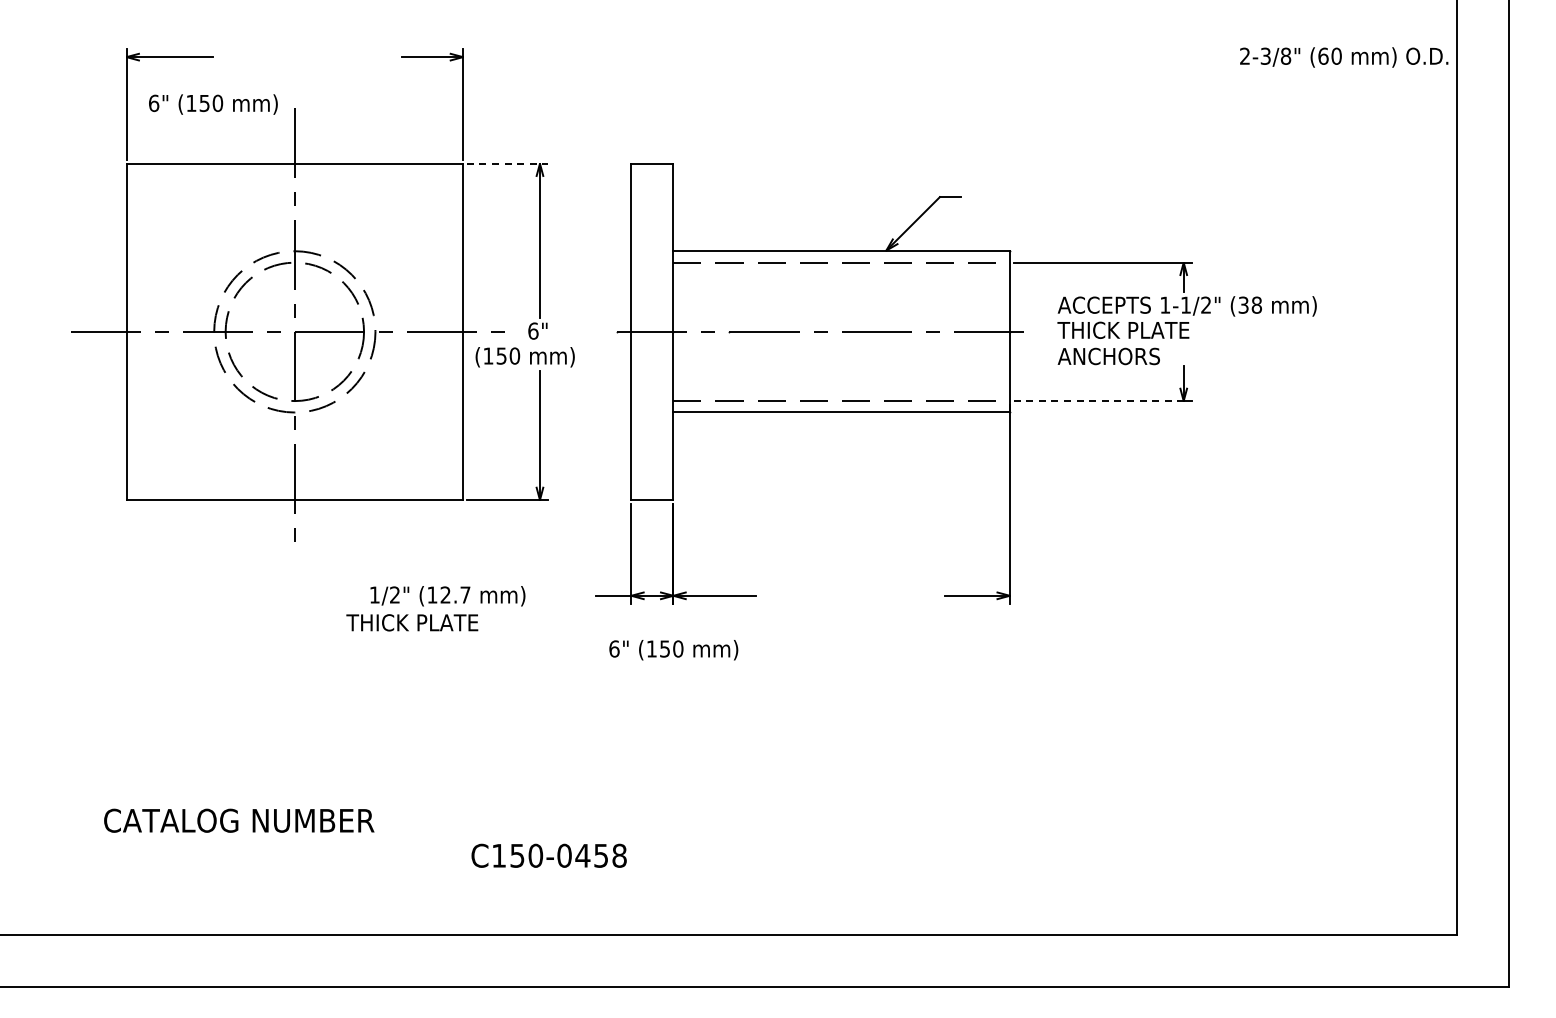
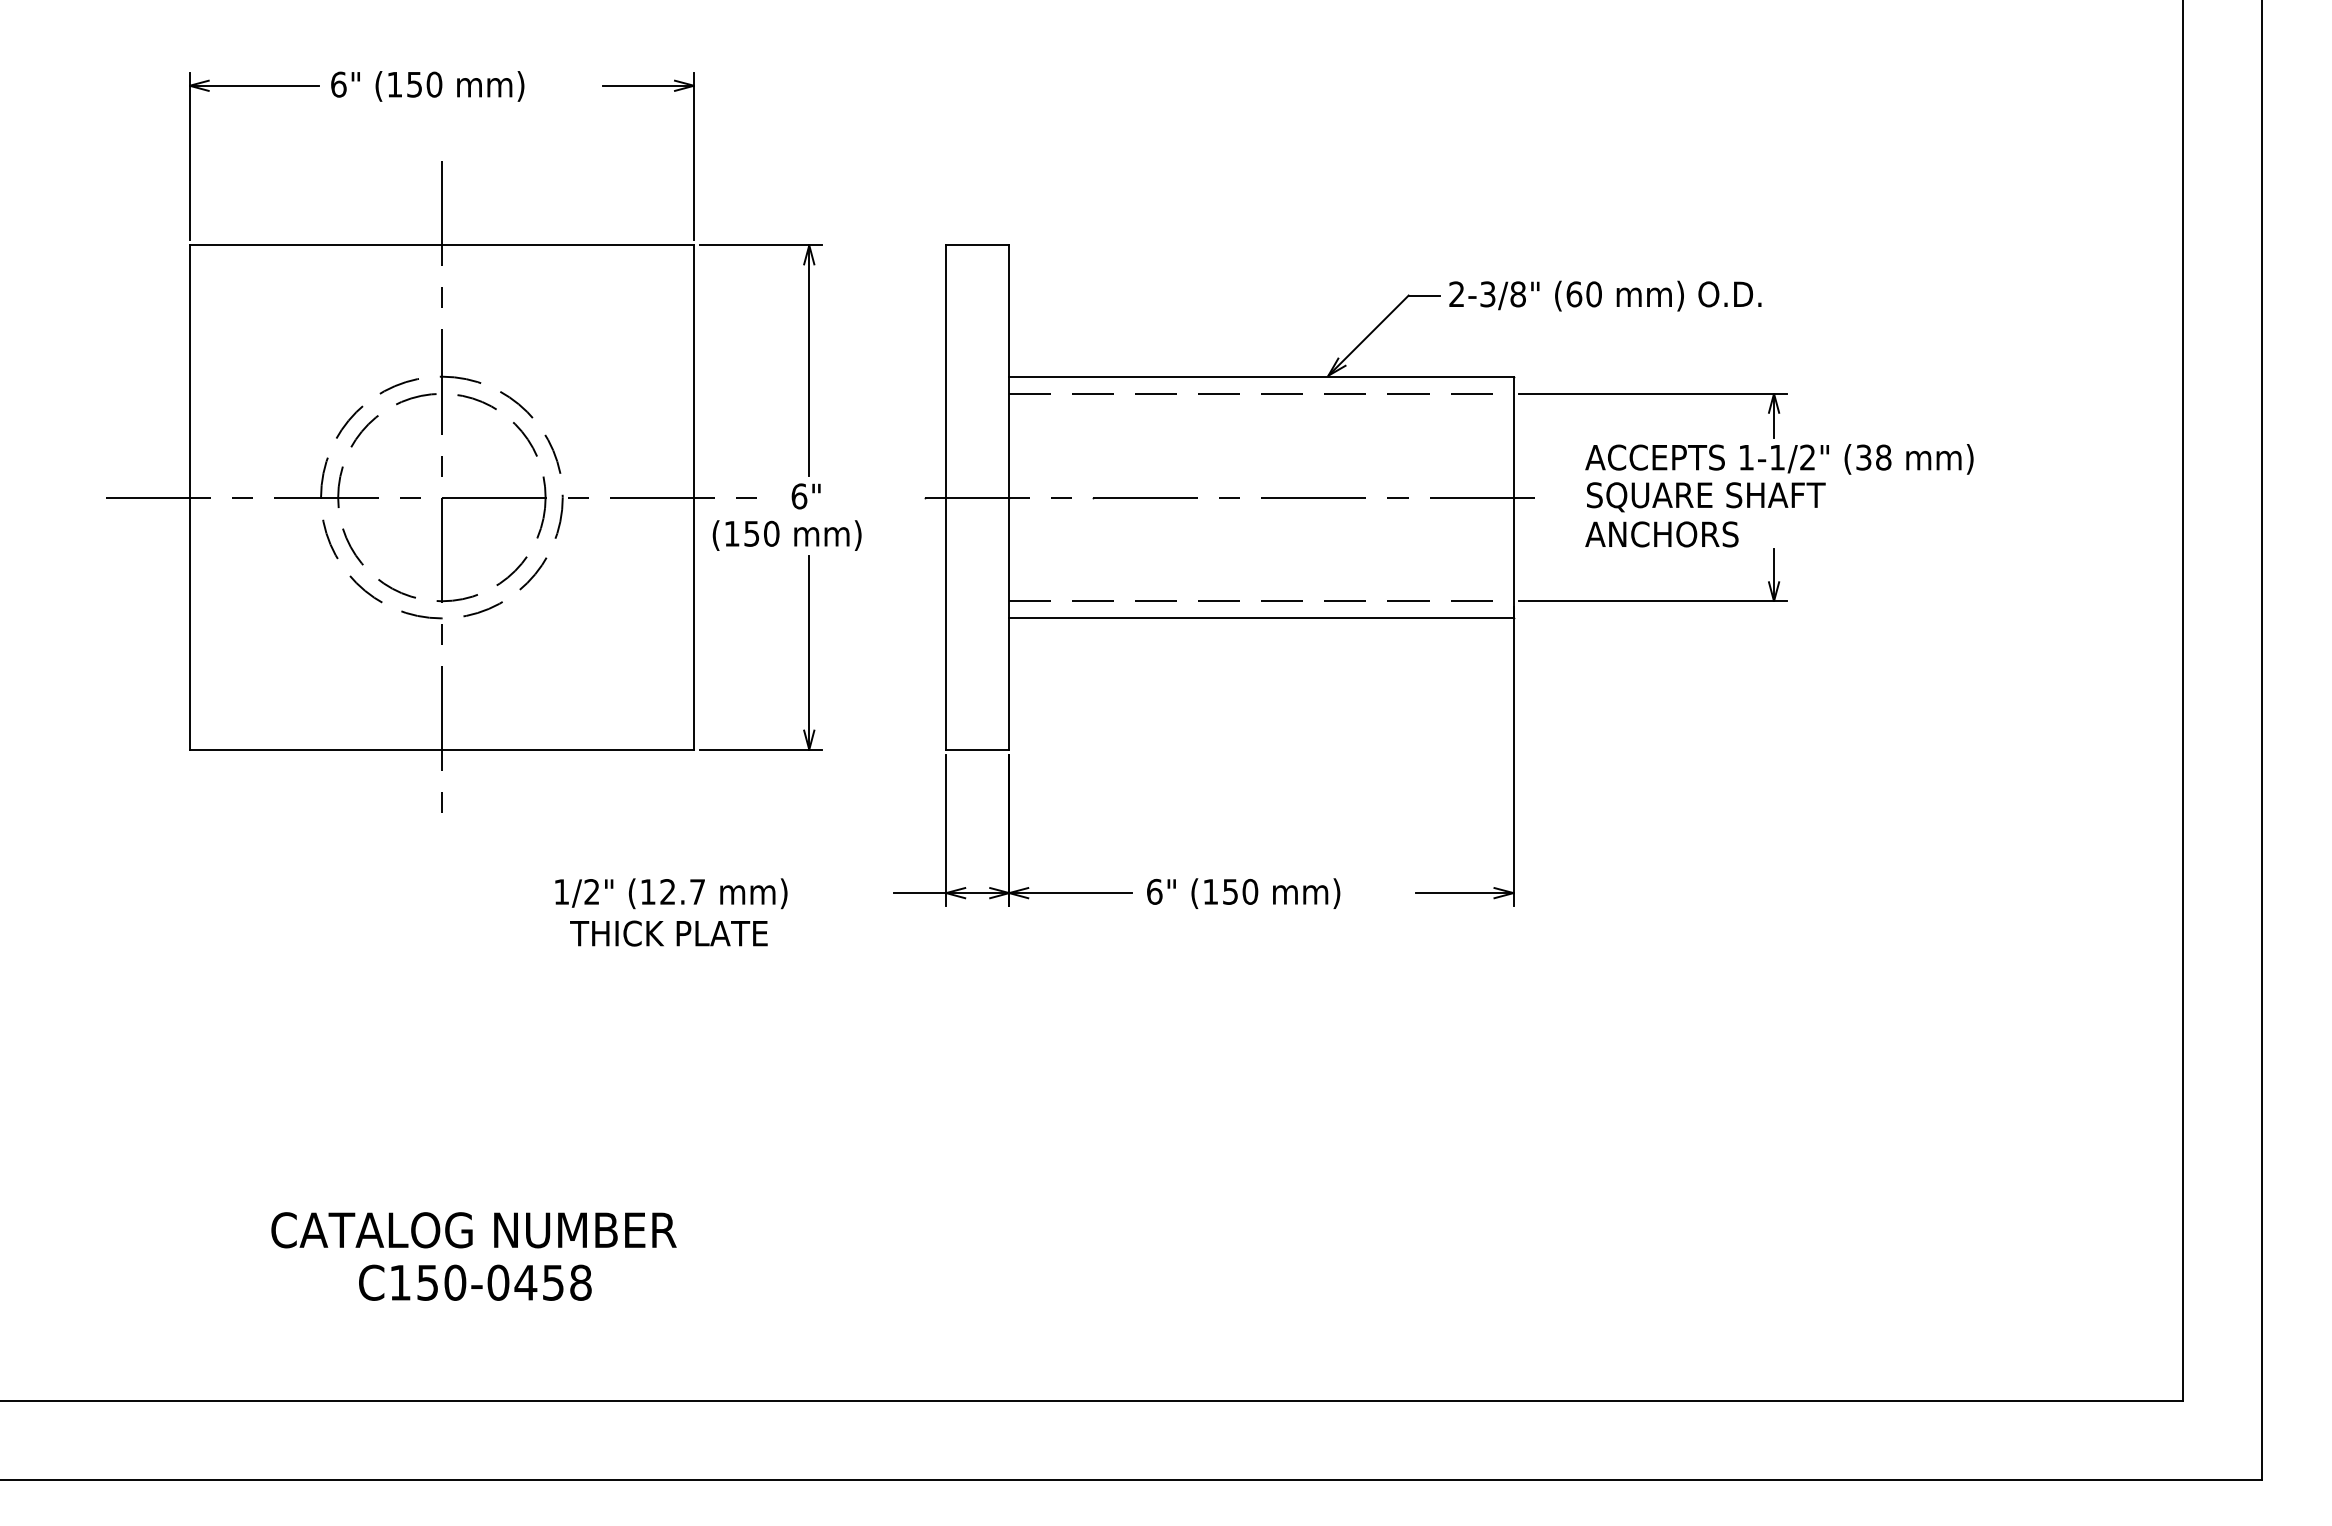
text: (1344, 57) -> (1605, 296), moved
text: (213, 104) -> (427, 86), moved
line: (507, 163) -> (760, 245), dashed -> solid
text: (1137, 331) -> (1704, 496), THICK PLATE -> SQUARE SHAFT
line: (1099, 401) -> (1647, 601), dashed -> solid
text: (412, 622) -> (669, 933), moved
text: (673, 650) -> (1243, 894), moved
text: (239, 820) -> (474, 1229), moved
text: (548, 855) -> (474, 1282), moved

